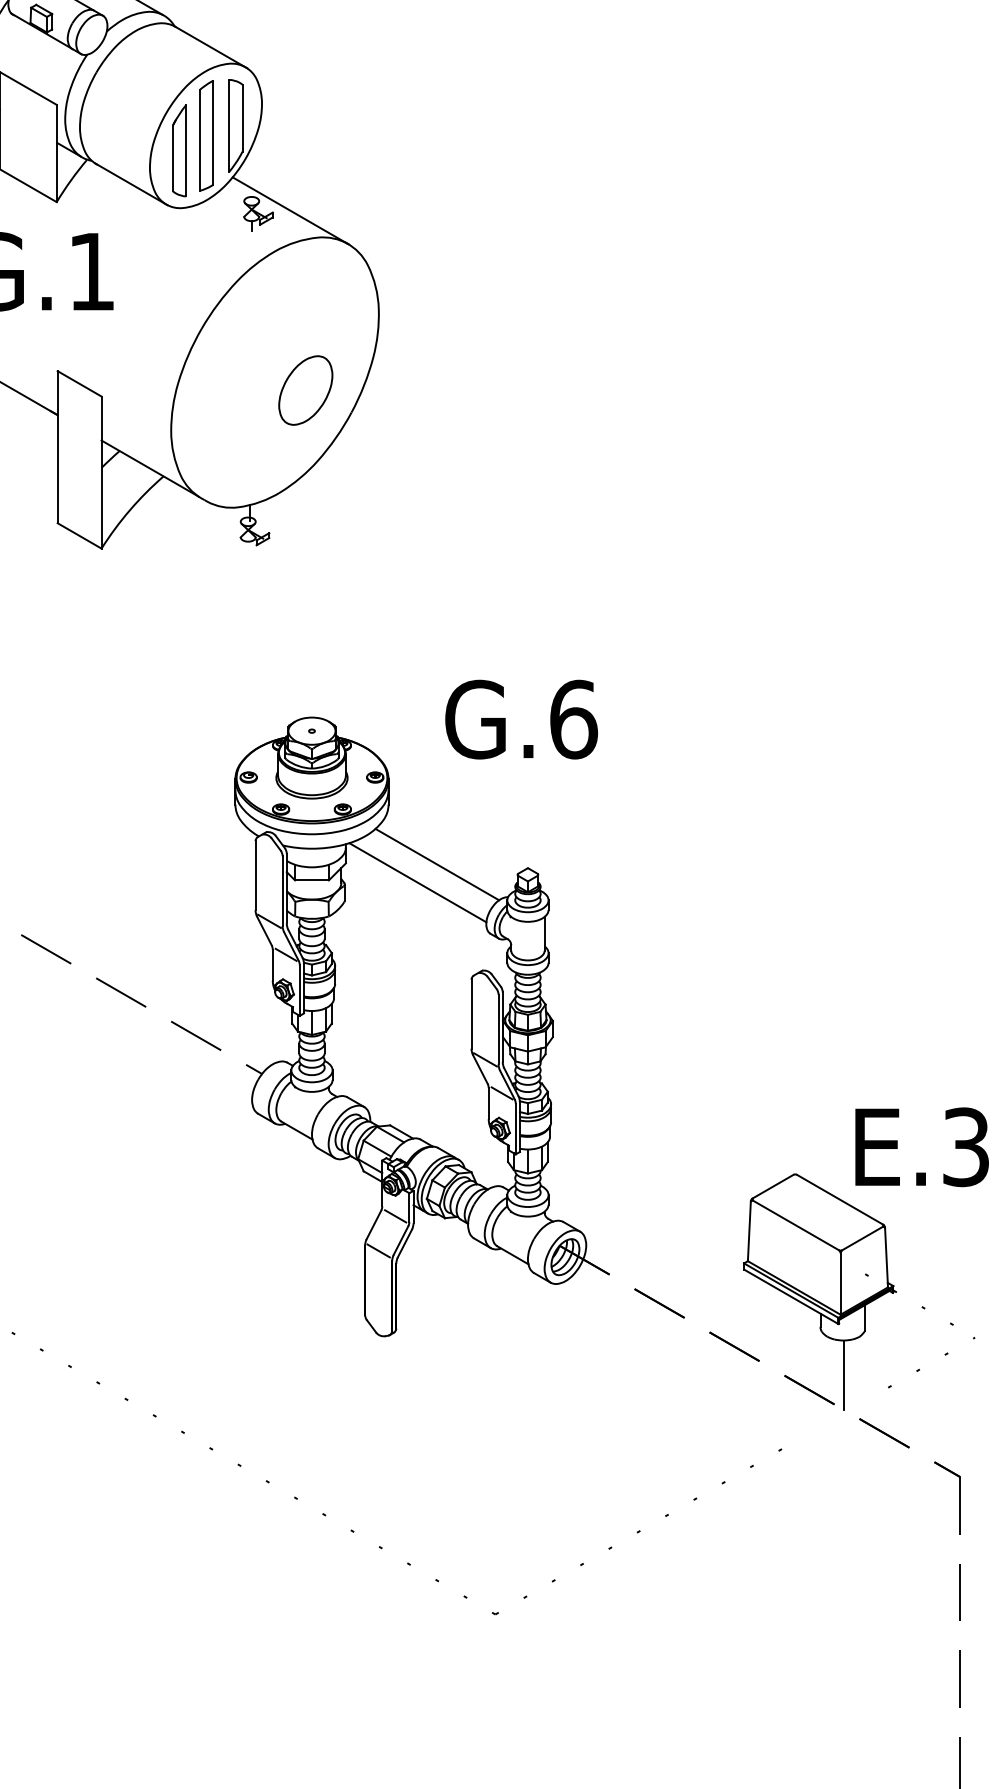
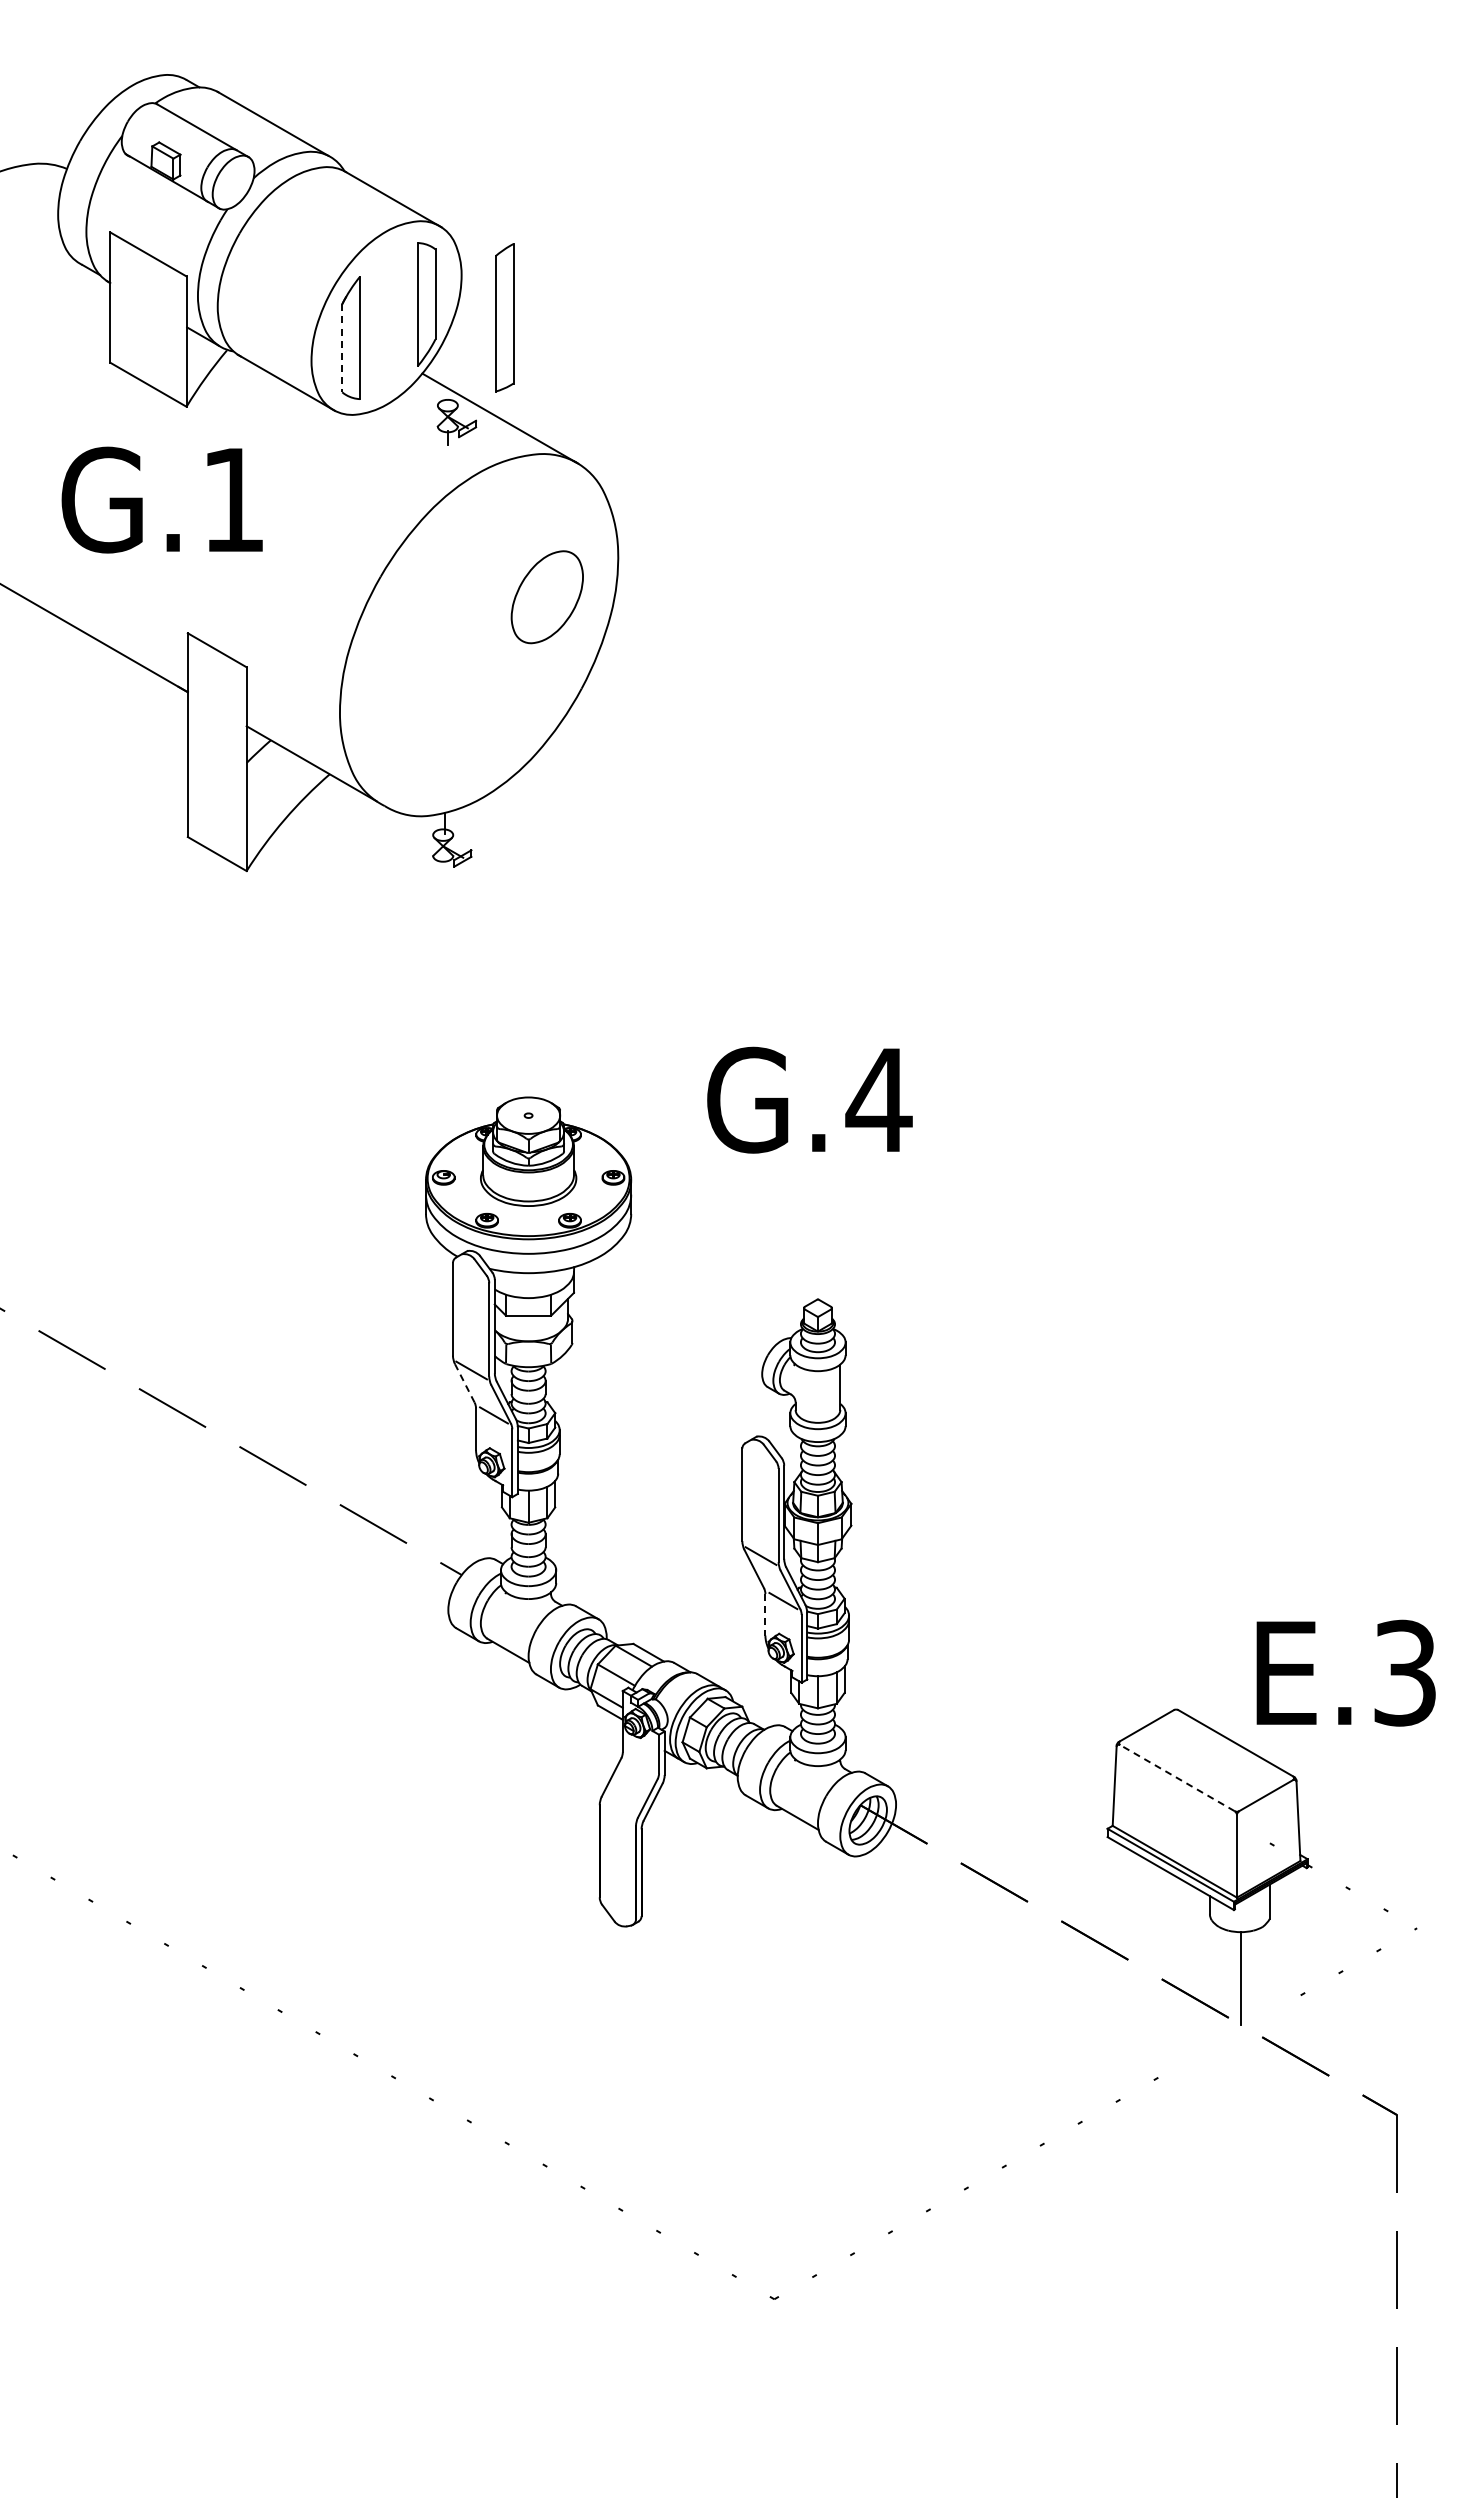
part: (206, 135) -> (504, 317), moved
line: (173, 158) -> (342, 348), solid -> dashed
part: (305, 390) -> (546, 597), moved
text: (573, 719) -> (878, 1099), G.6 -> G.4
line: (437, 864) -> (696, 1294), removed
line: (417, 882) -> (670, 1318), removed
line: (264, 931) -> (464, 1383), solid -> dashed
line: (488, 1103) -> (765, 1614), solid -> dashed
line: (395, 1216) -> (640, 1765), removed
line: (795, 1225) -> (1176, 1777), solid -> dashed
line: (379, 1250) -> (618, 1811), removed

